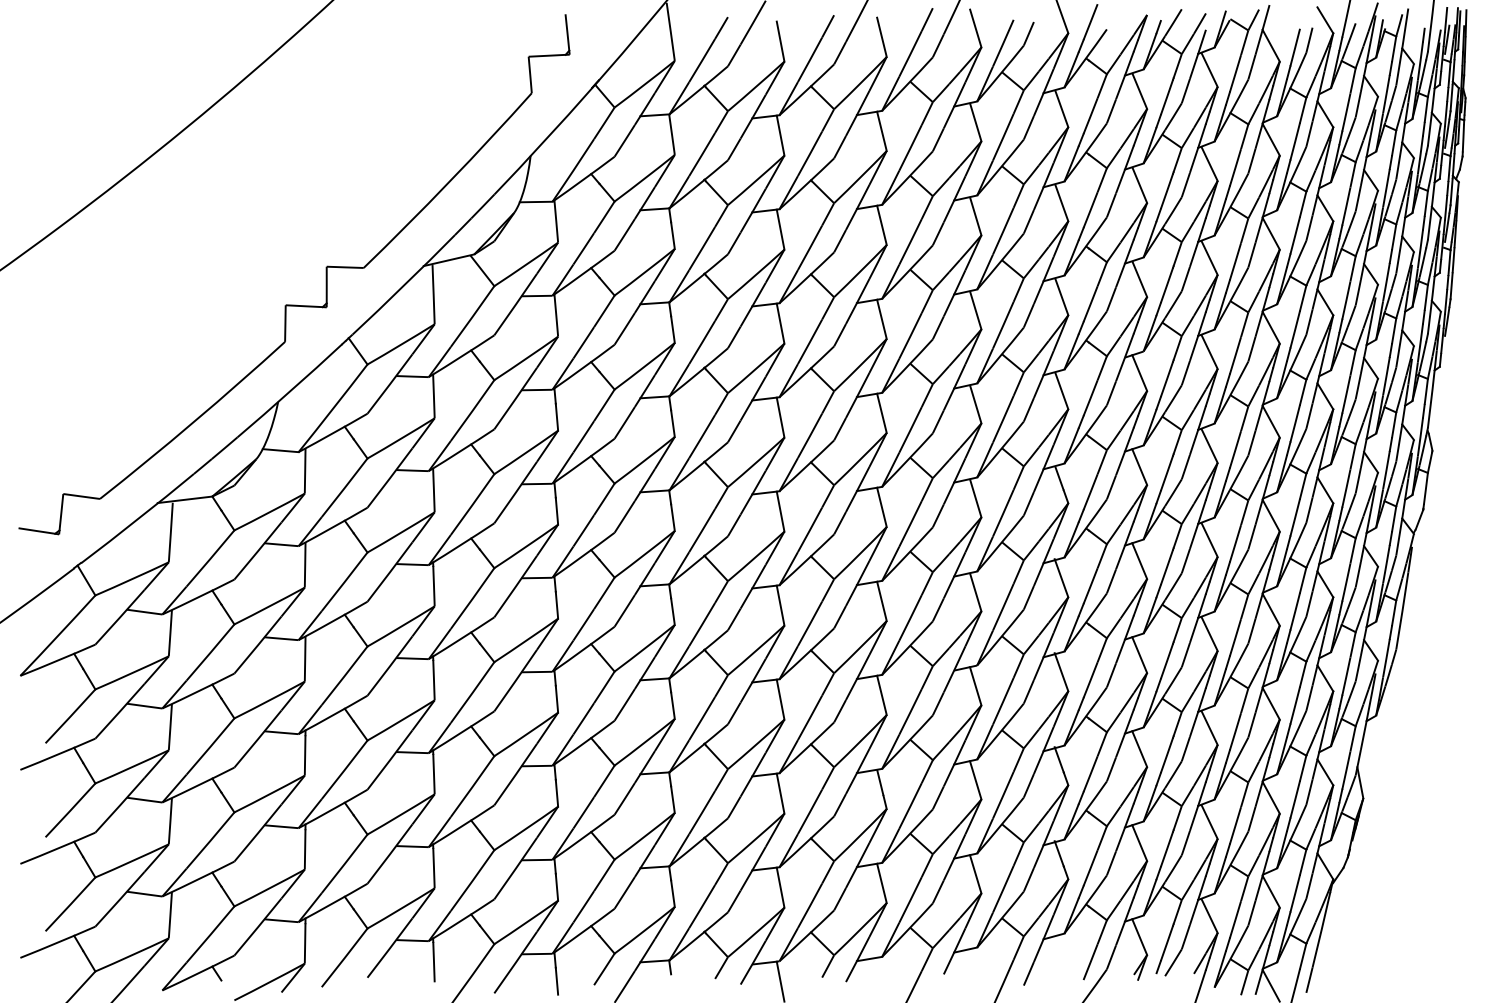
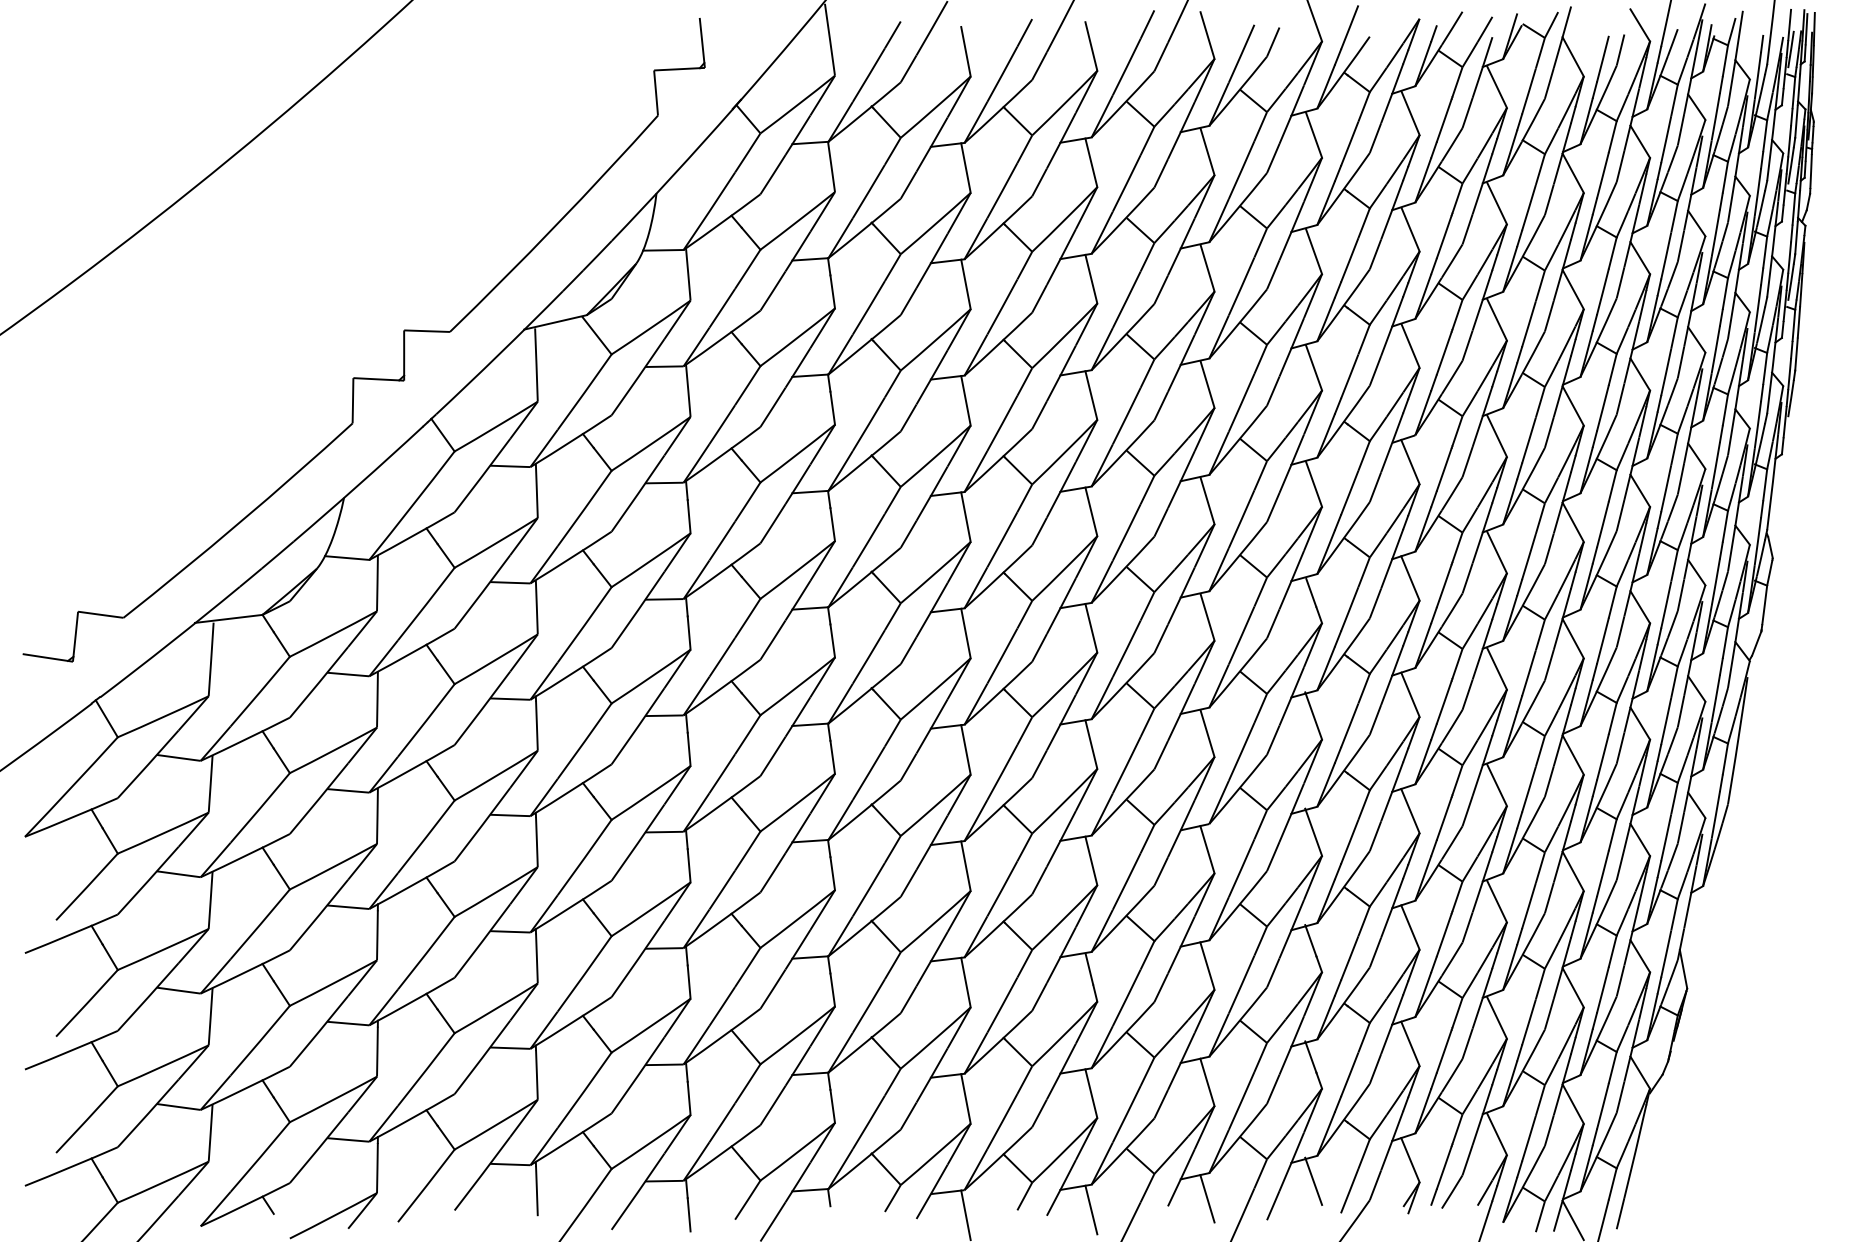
line: (1061, 953) -> (1313, 1180), added
line: (975, 968) -> (1207, 1198), added
line: (882, 976) -> (1091, 1209), added

